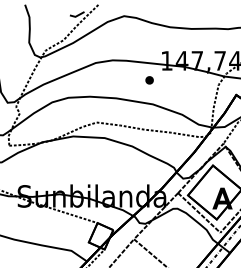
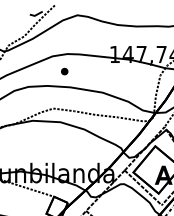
part: (149, 80) -> (64, 71), moved

